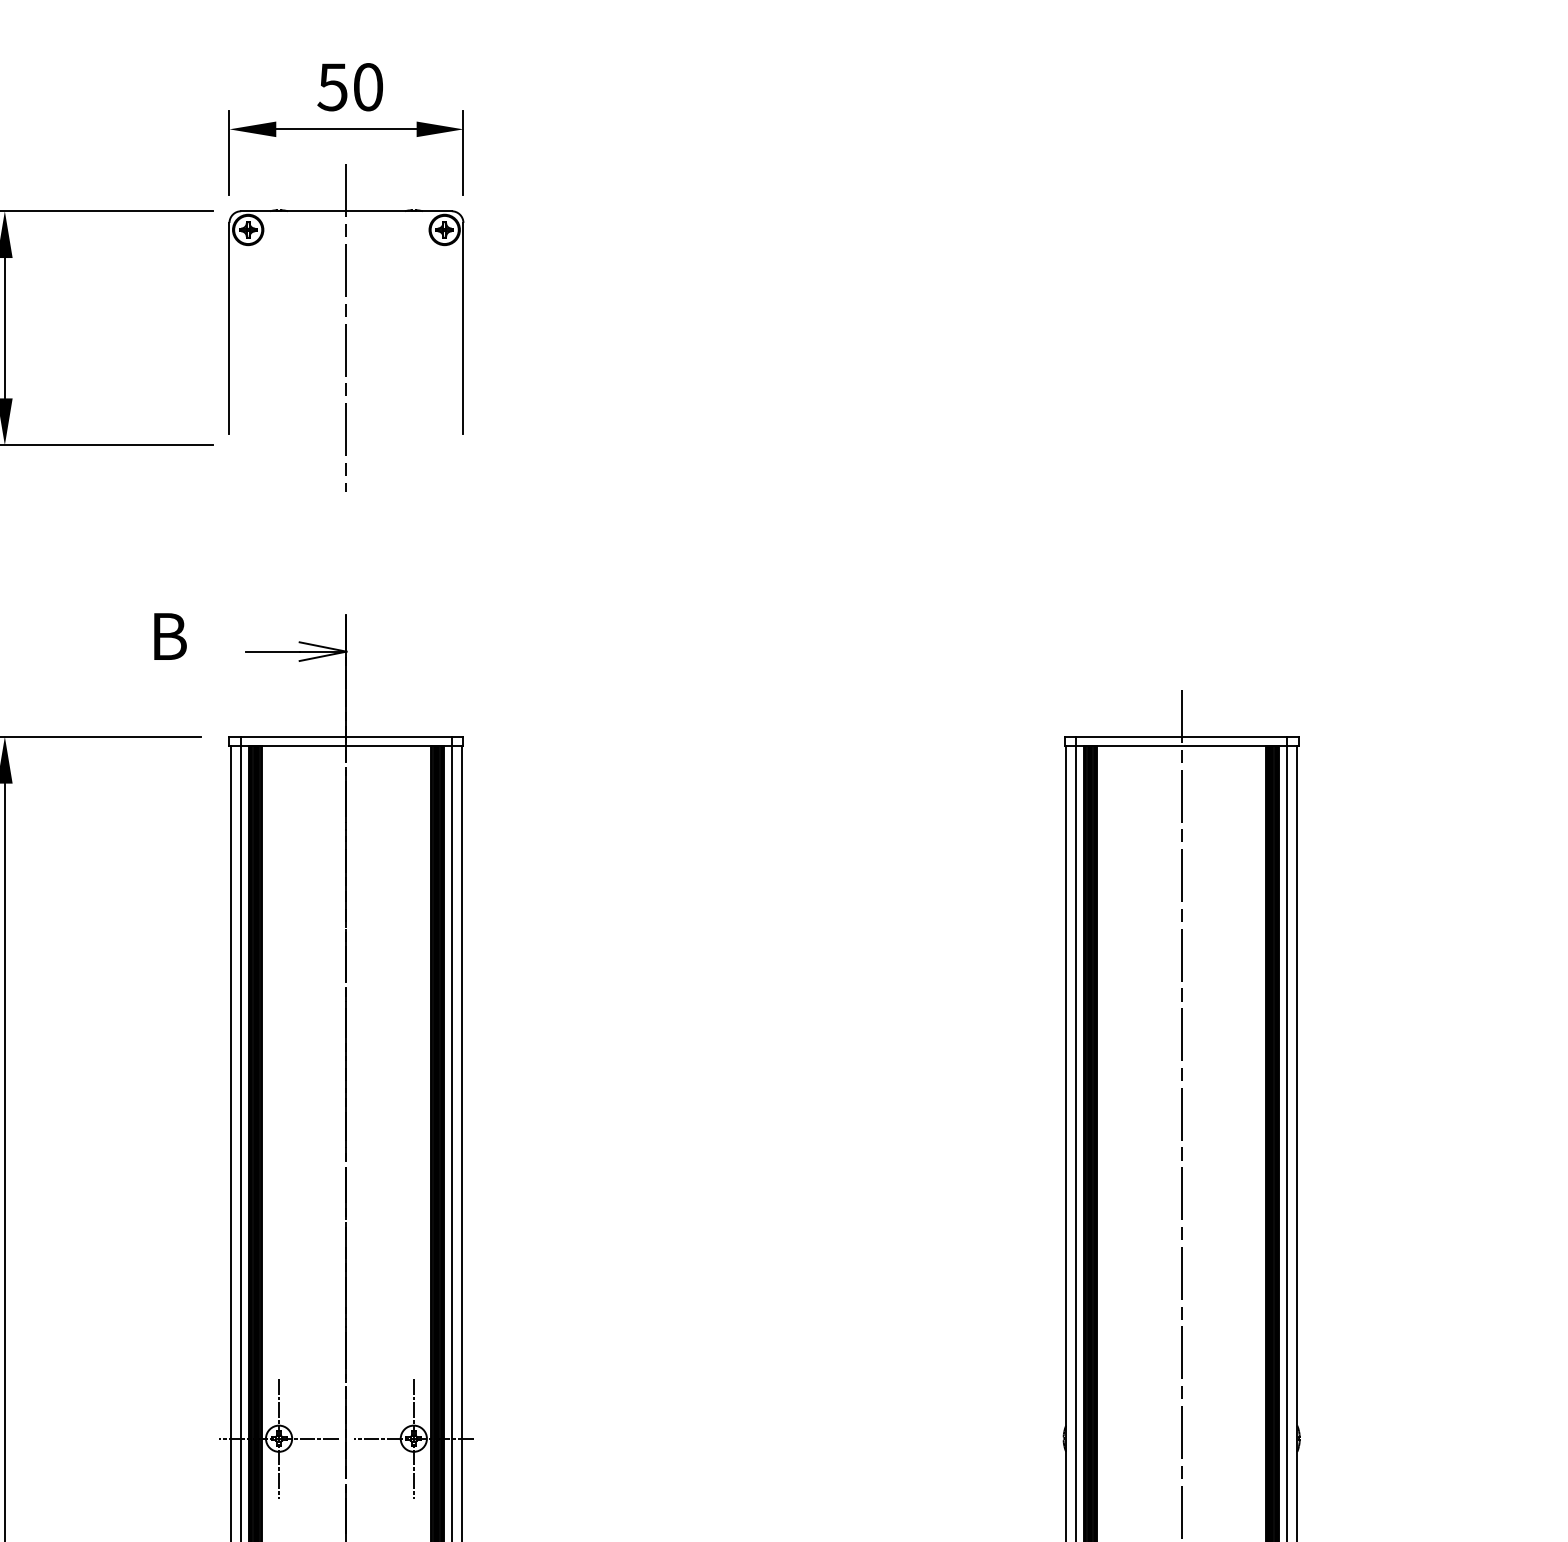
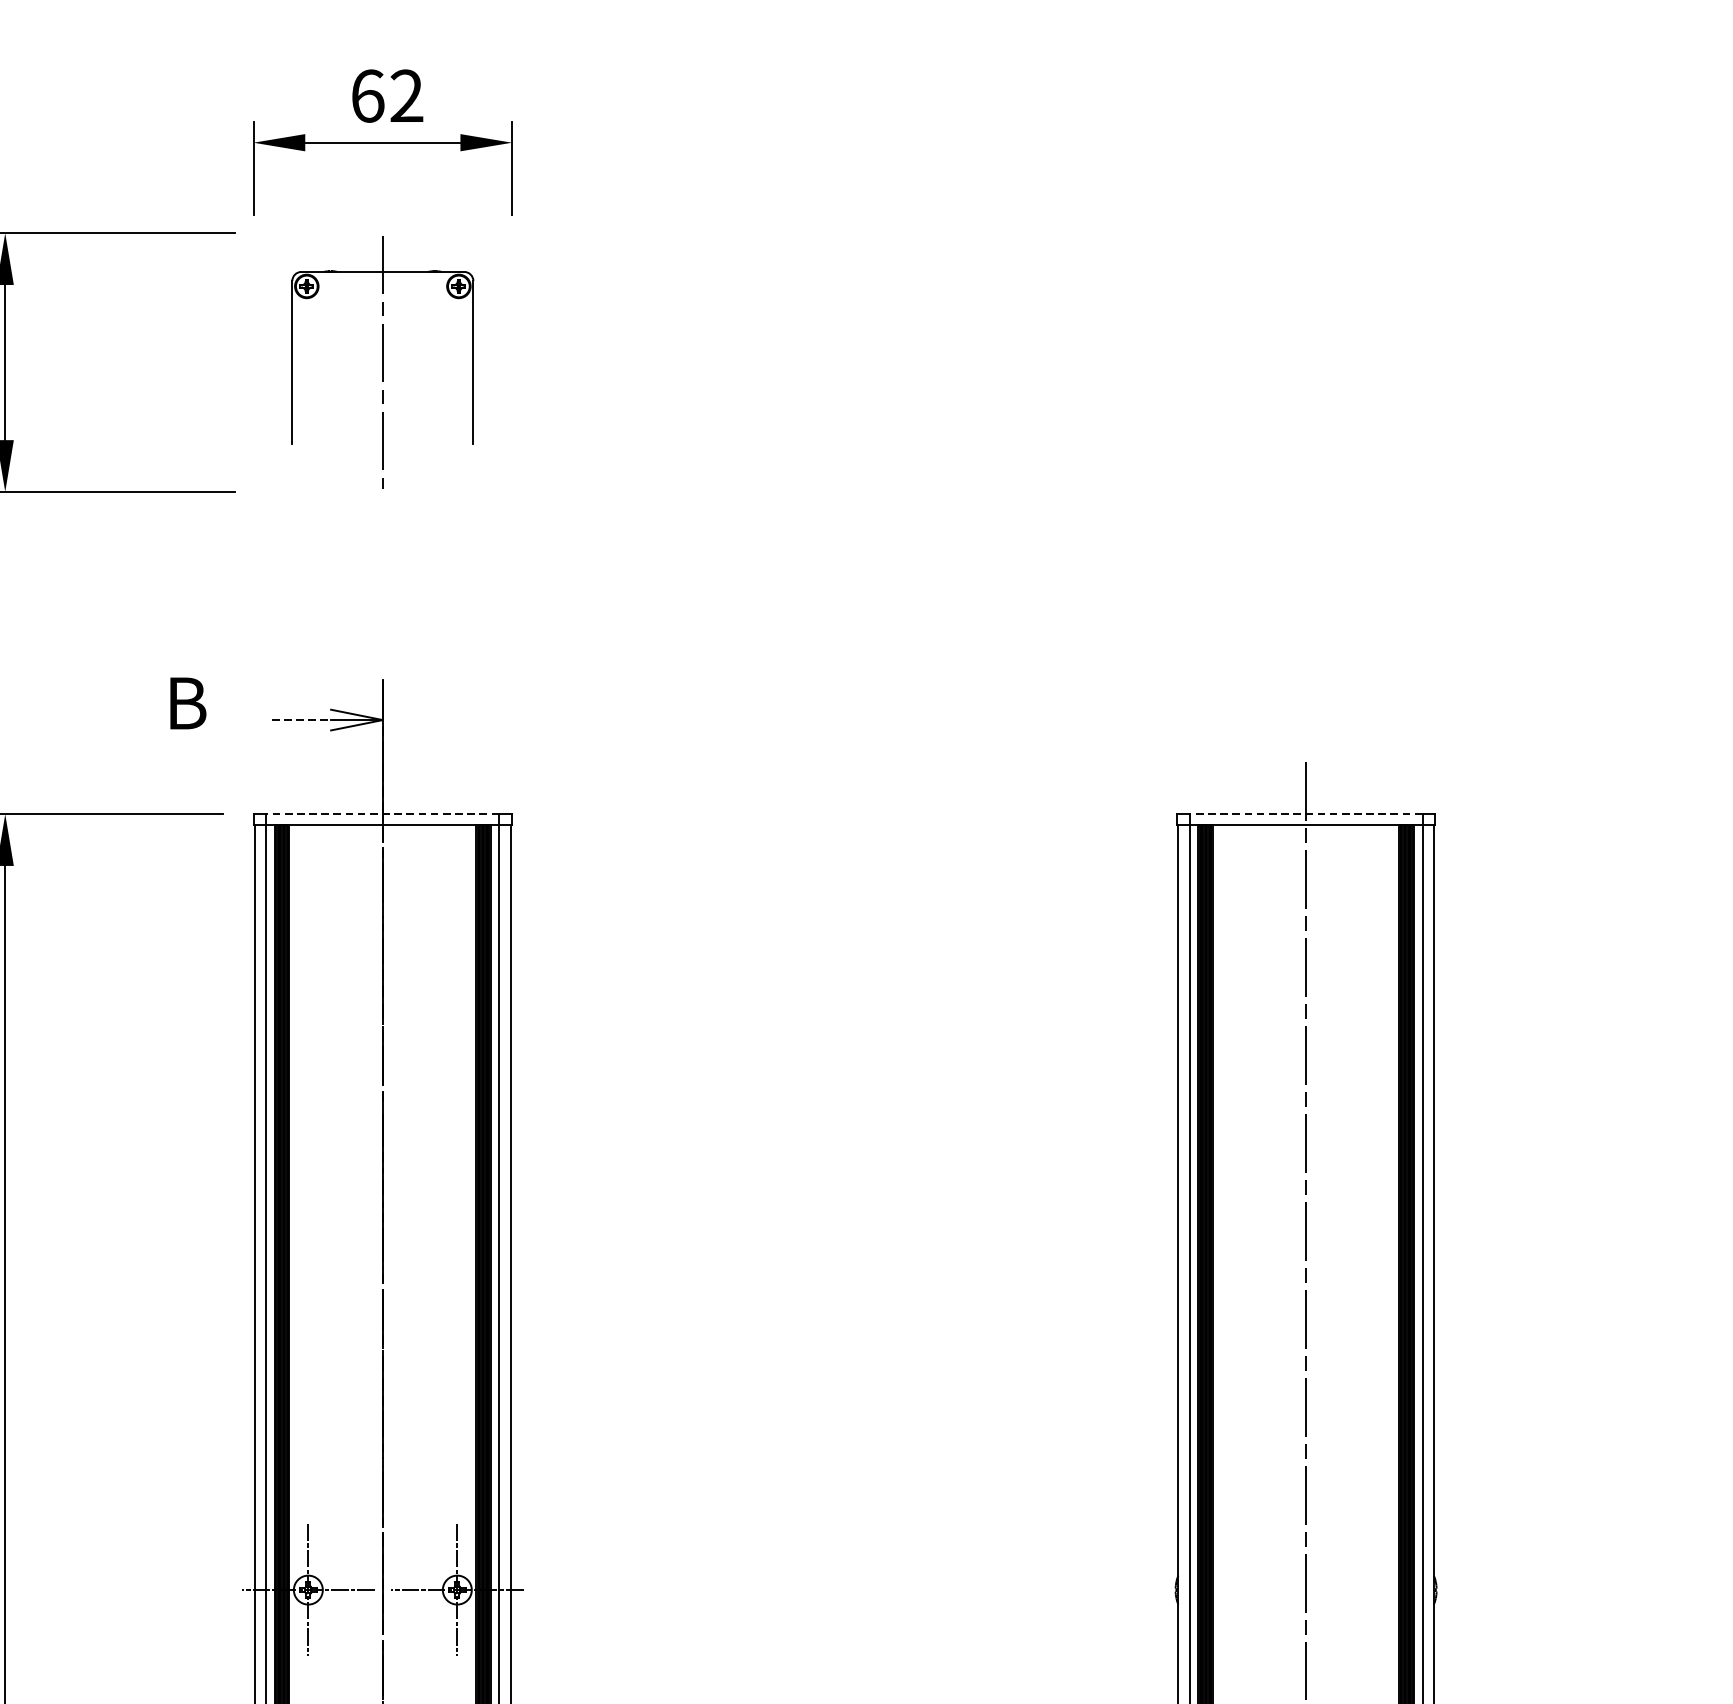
text: (349, 87) -> (386, 96), 50 -> 62
part: (346, 327) -> (382, 361), size x0.7
line: (272, 651) -> (301, 719), solid -> dashed
line: (345, 736) -> (381, 813), solid -> dashed
line: (1181, 736) -> (1305, 813), solid -> dashed

